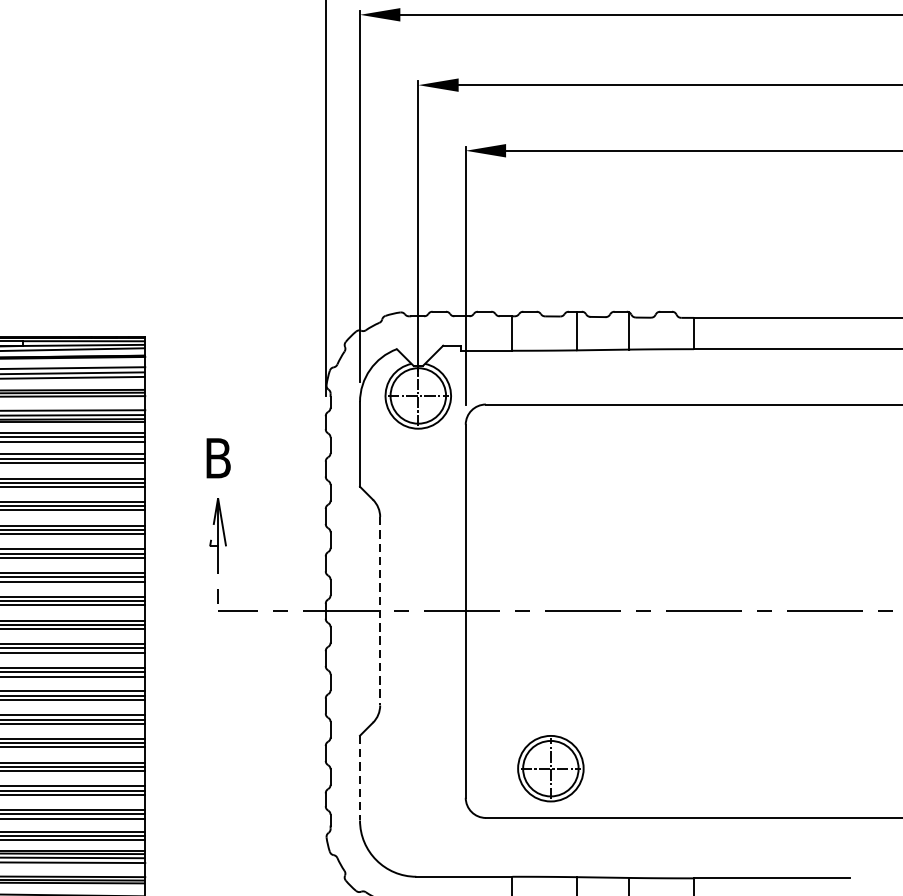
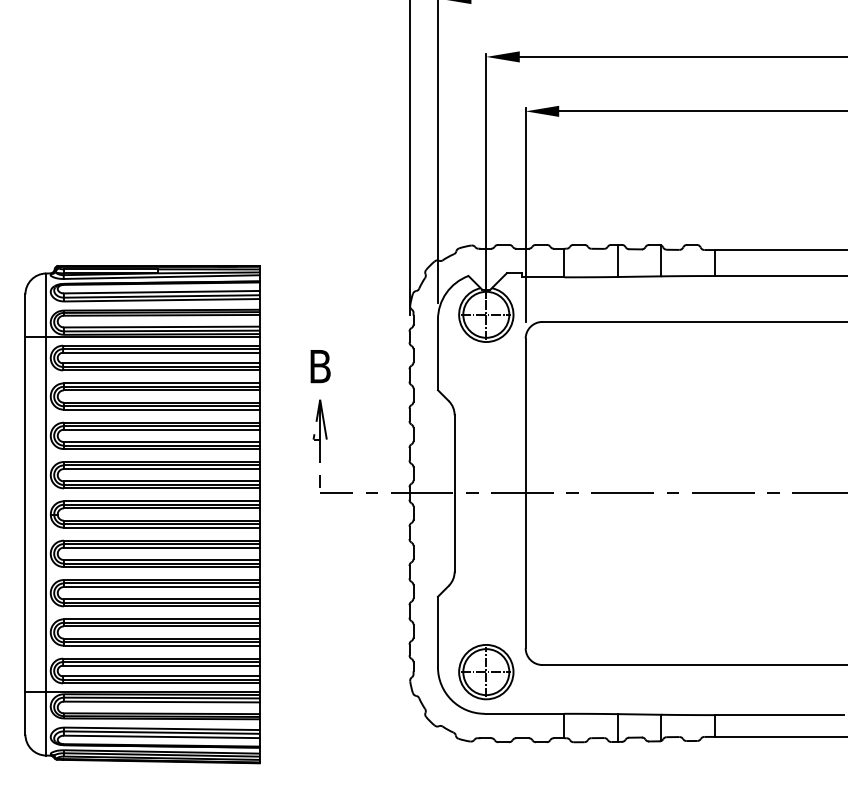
line: (379, 611) -> (454, 493), dashed -> solid
part: (551, 769) -> (486, 672), moved
line: (359, 778) -> (437, 632), dashed -> solid

